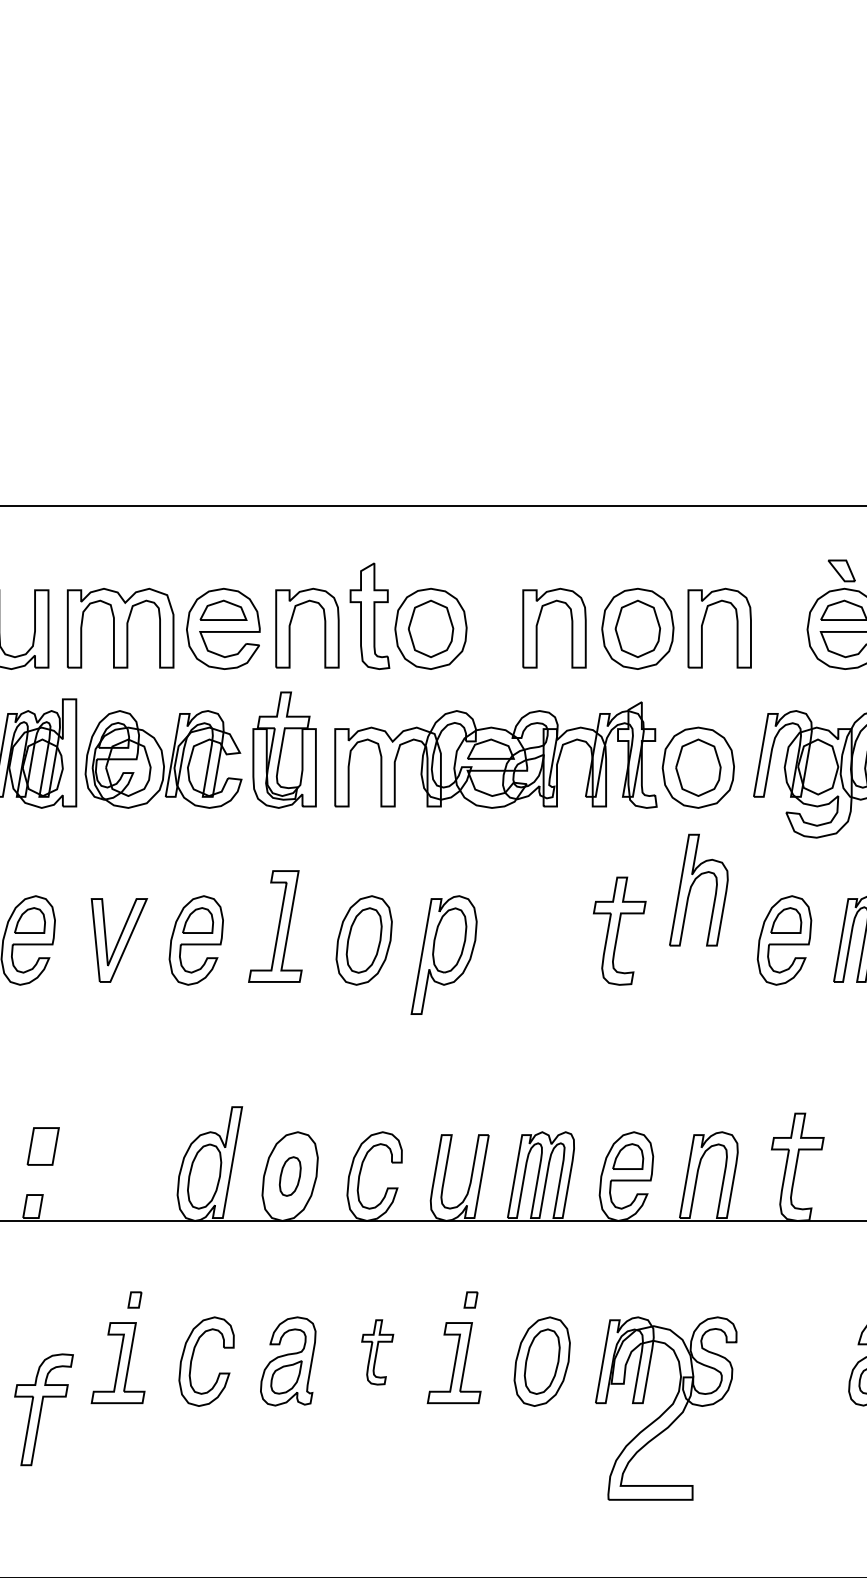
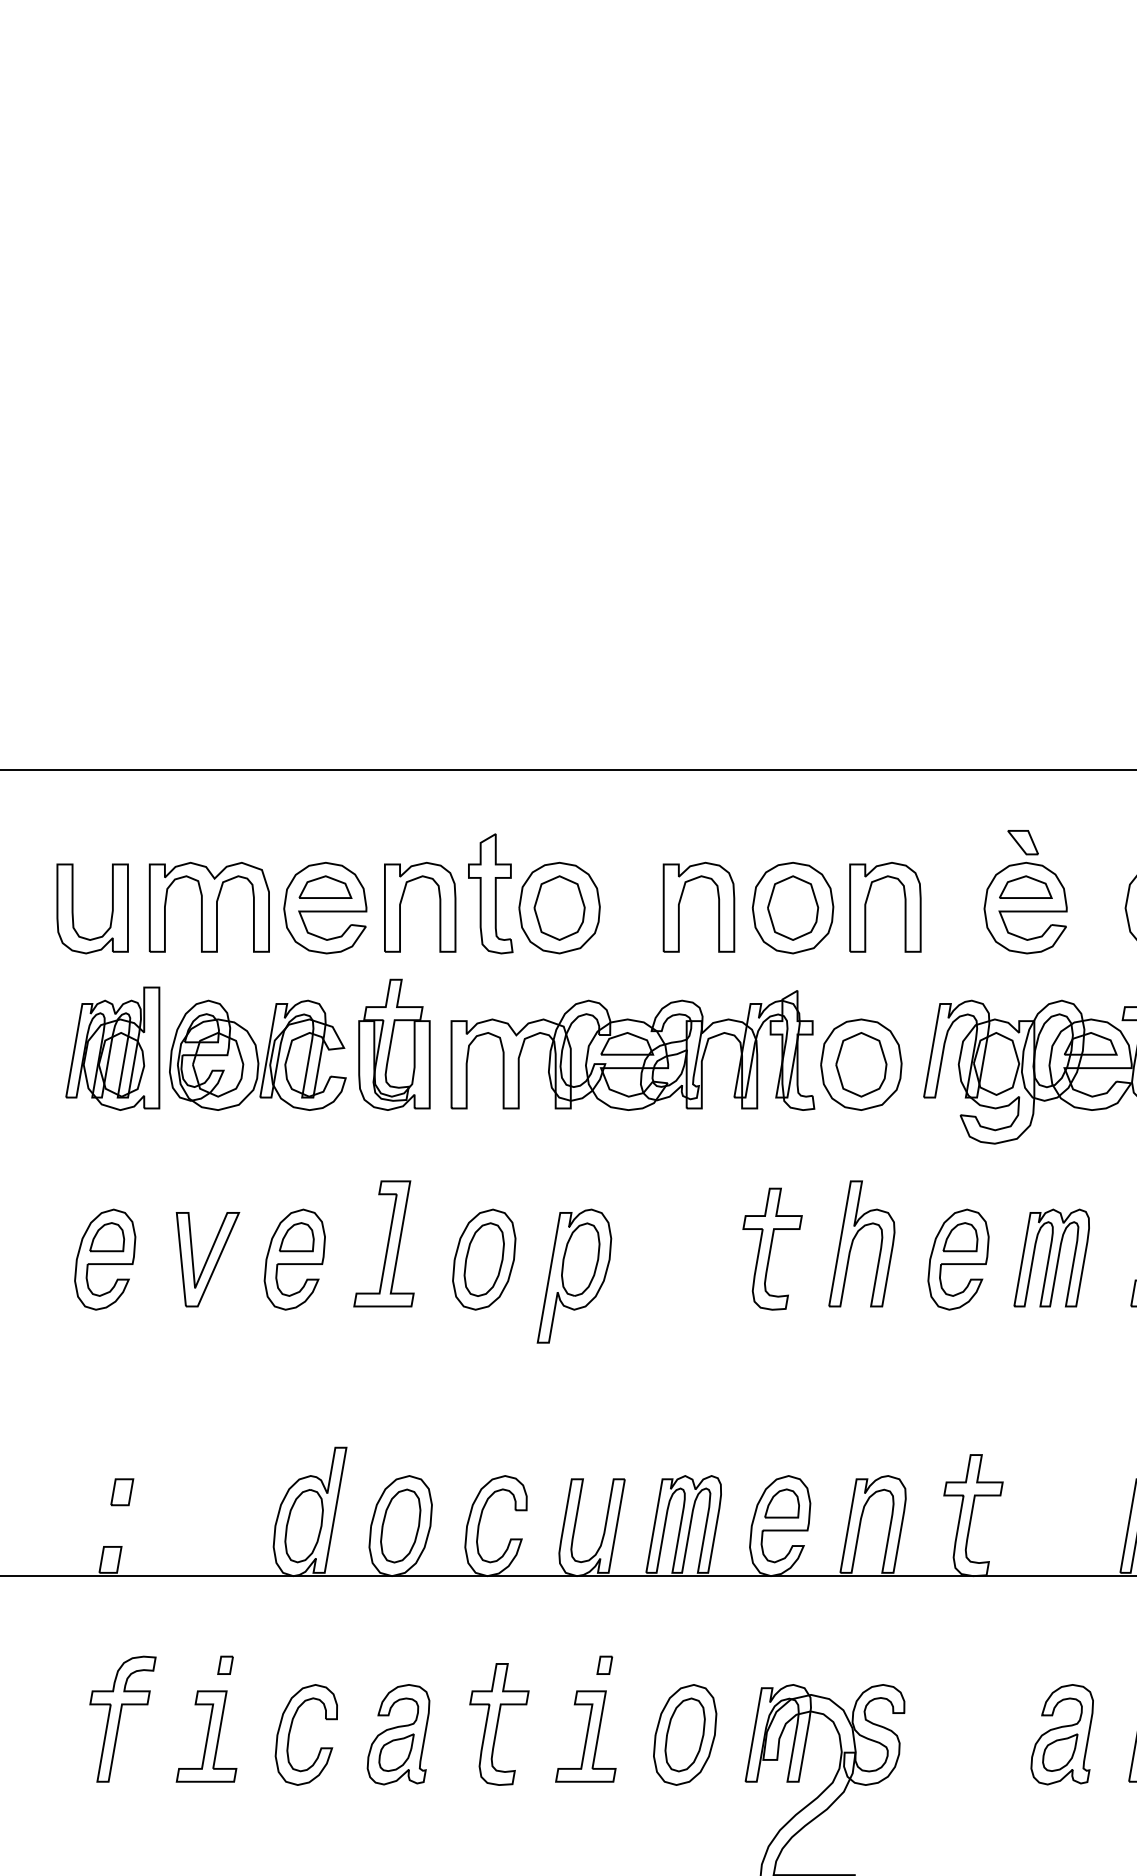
part: (692, 886) -> (854, 1239), moved
part: (43, 1146) -> (122, 1492), size x0.62
part: (289, 1176) -> (400, 1525), size x1.67
part: (377, 1352) -> (499, 1724), size x1.67
part: (43, 1409) -> (122, 1718), moved

